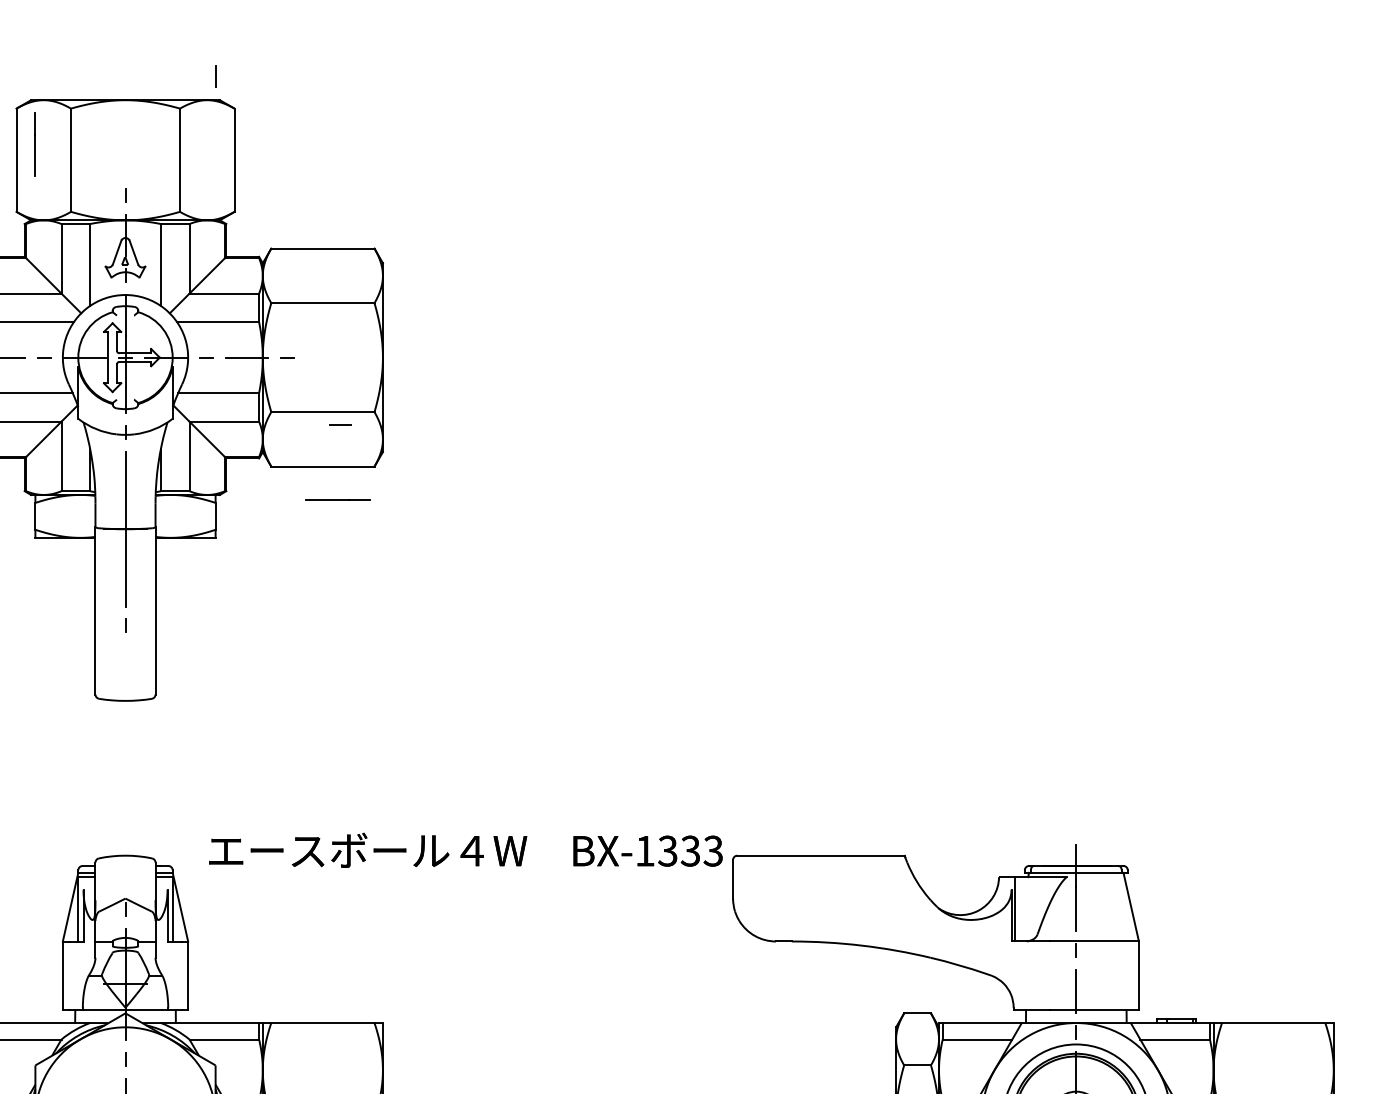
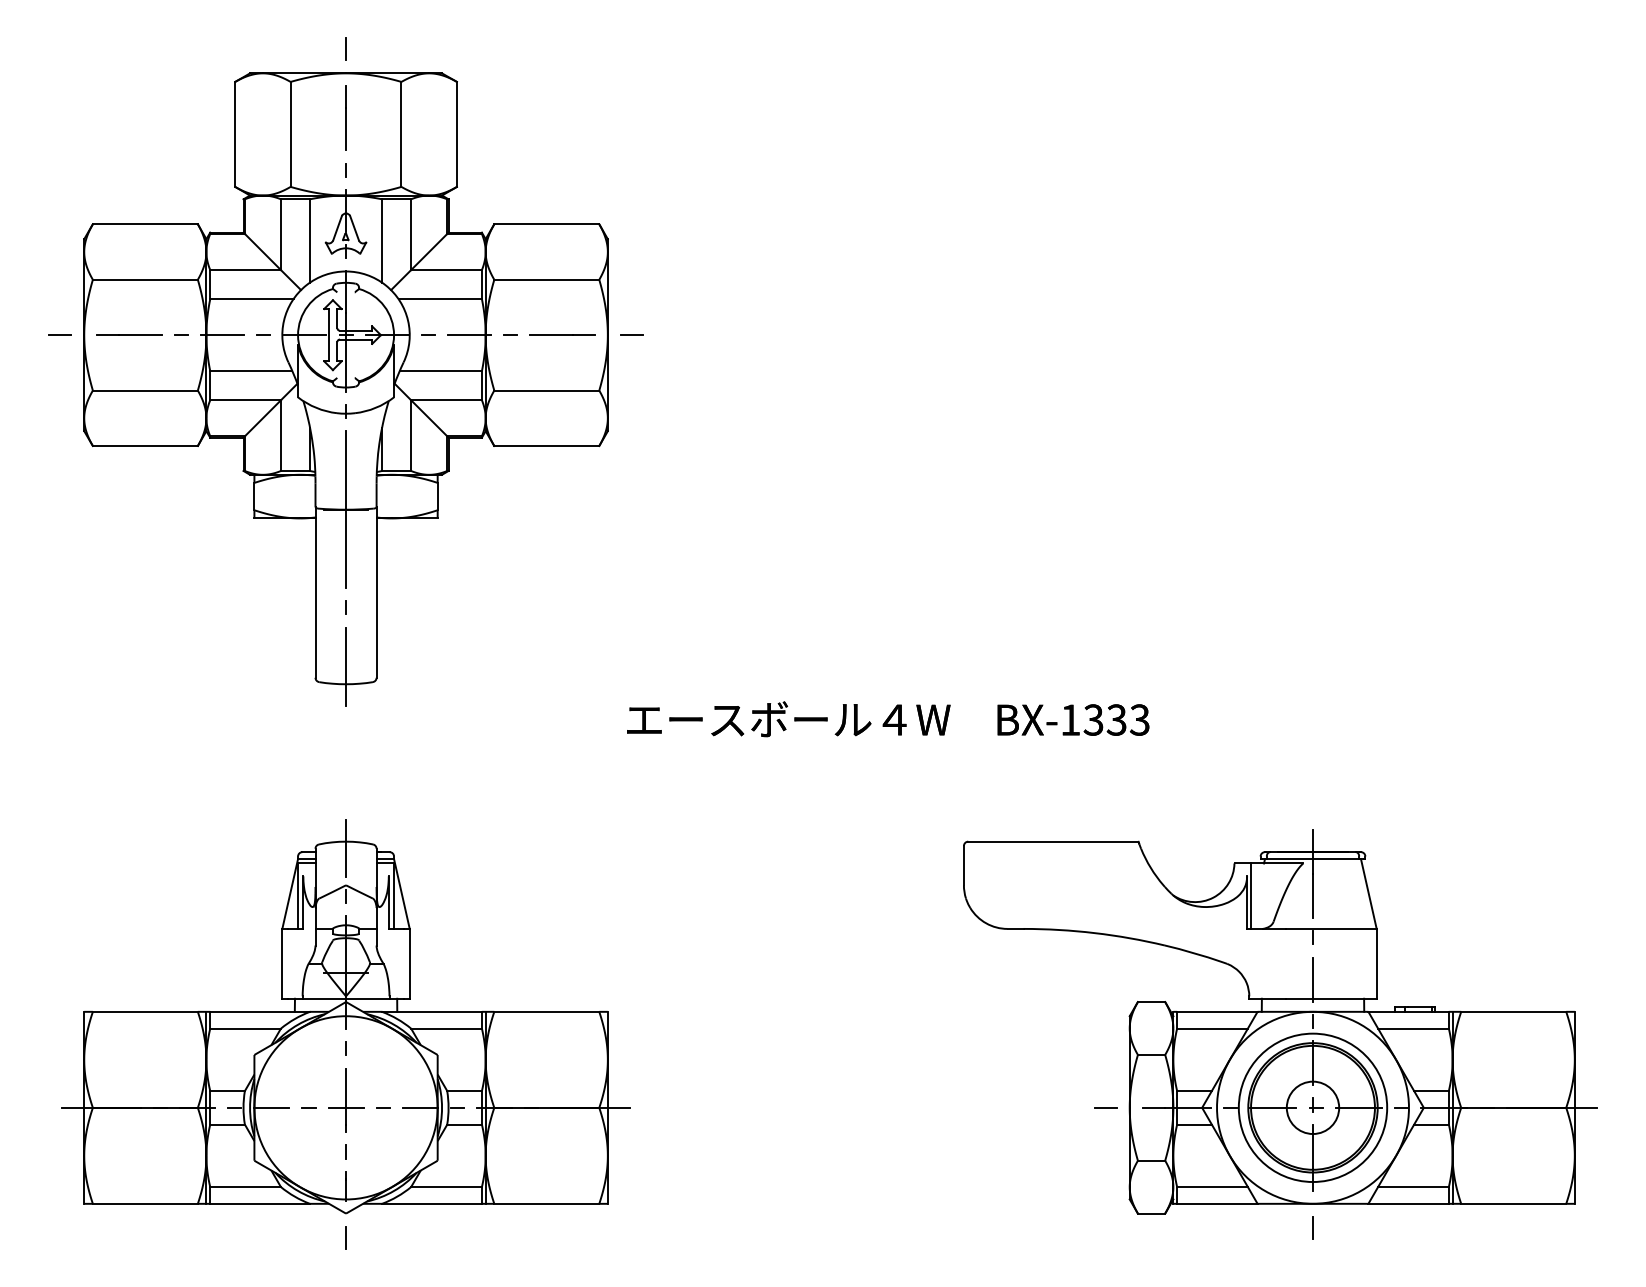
line: (215, 75) -> (345, 48), moved
line: (34, 143) -> (345, 117), moved
line: (340, 423) -> (631, 334), moved
line: (338, 499) -> (562, 334), moved
line: (125, 683) -> (346, 666), added
text: (466, 850) -> (888, 719), moved
line: (125, 861) -> (346, 847), added

